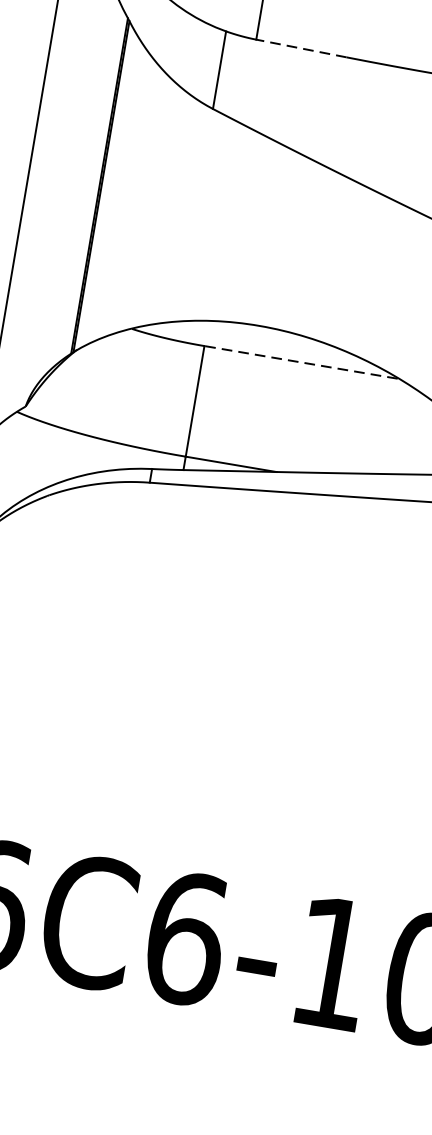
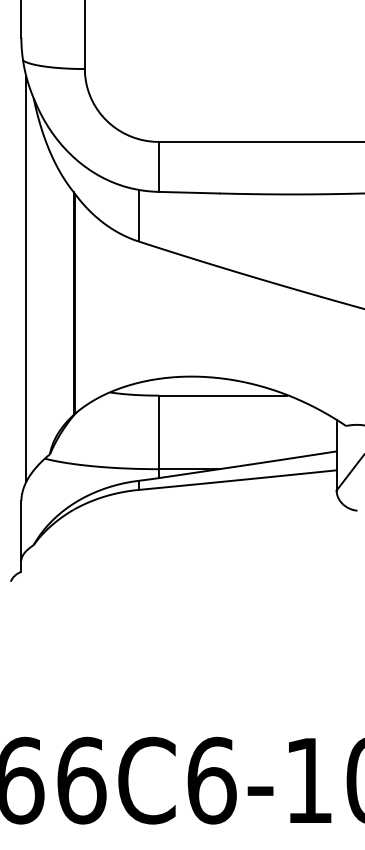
line: (300, 48) -> (188, 192), dashed -> solid
line: (300, 362) -> (222, 395), dashed -> solid

